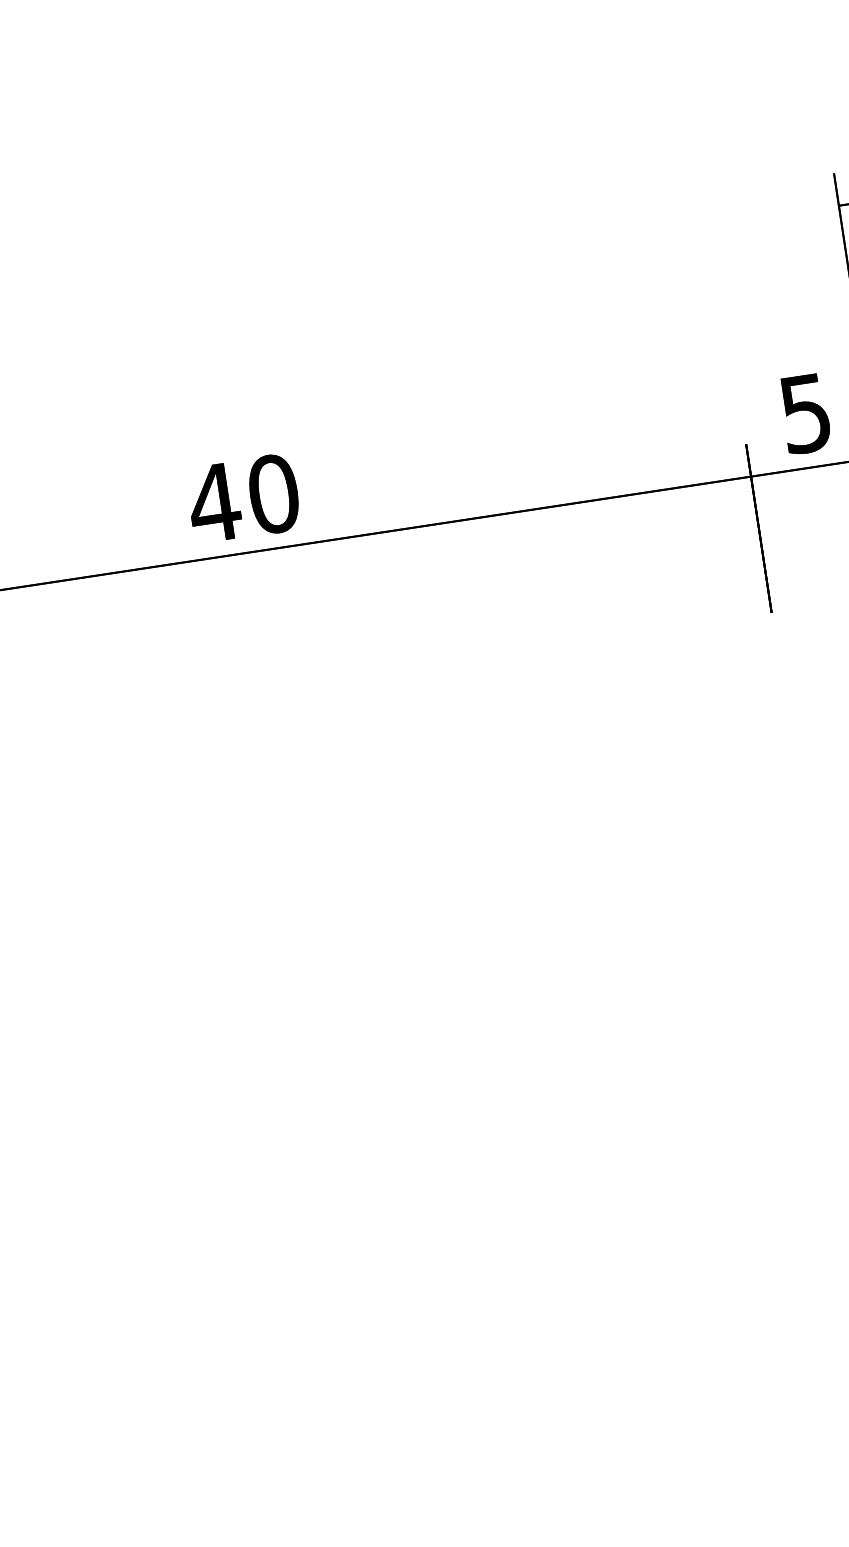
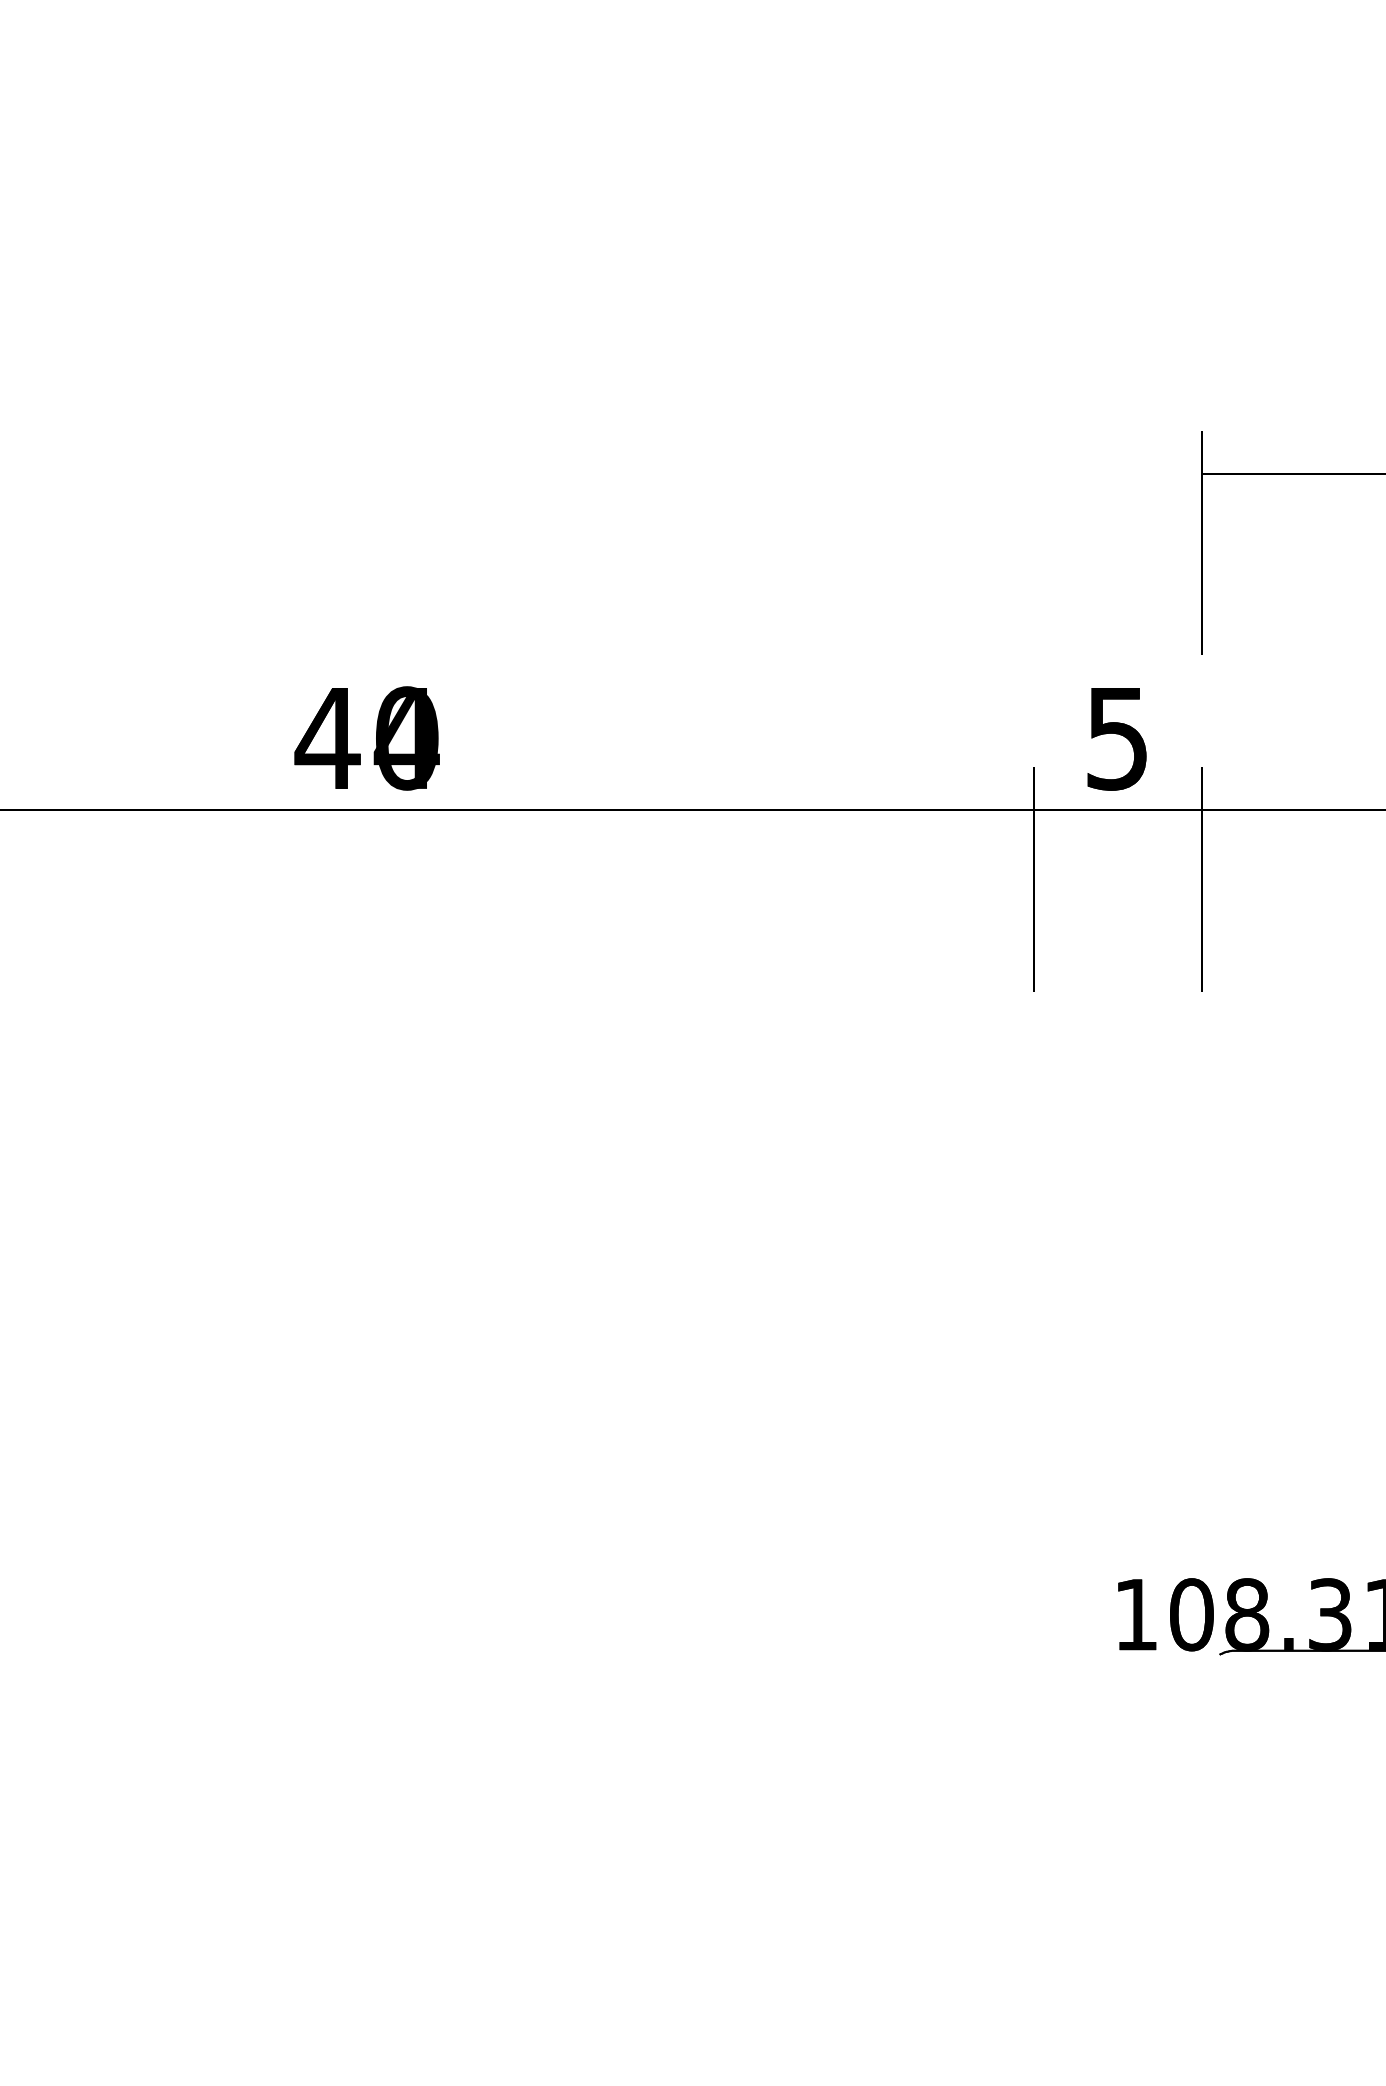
text: (273, 494) -> (406, 738), 40 -> 44

